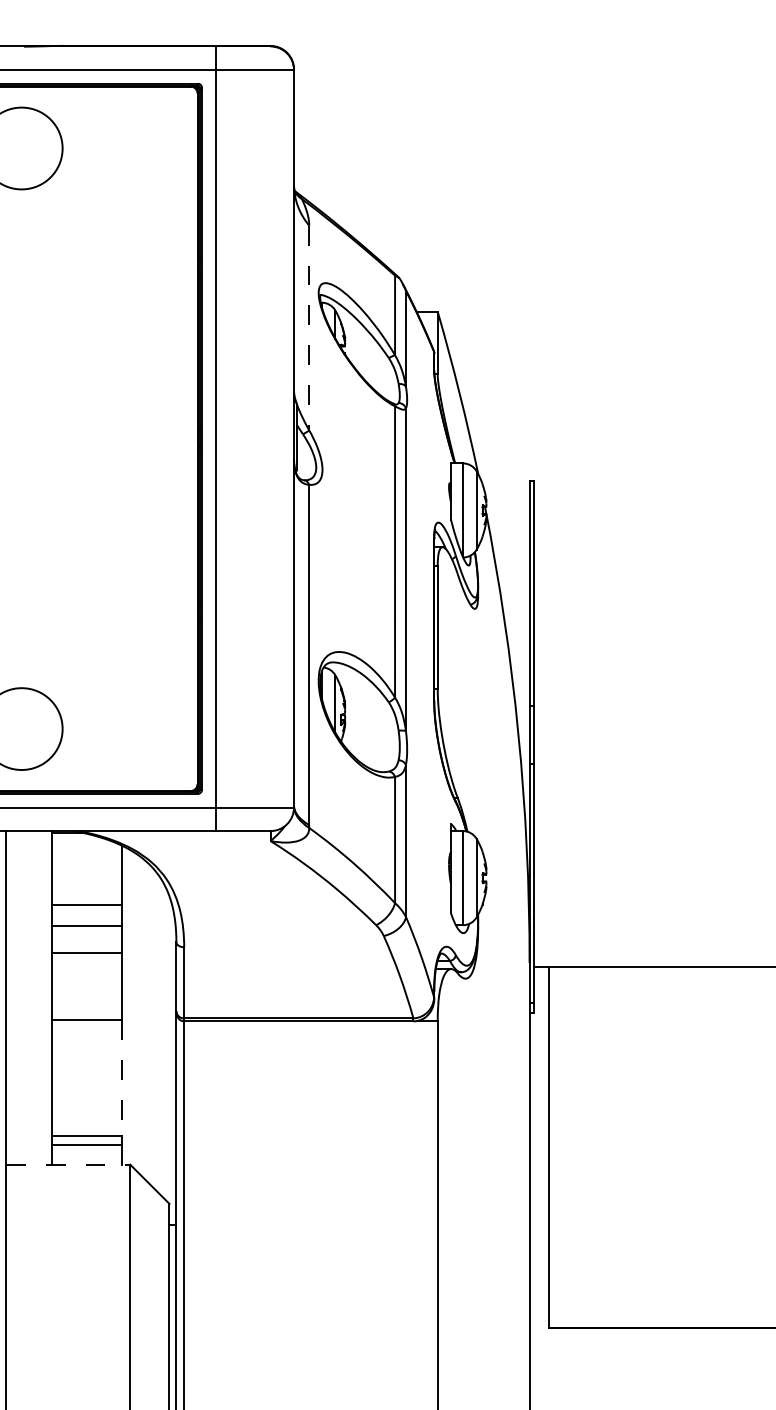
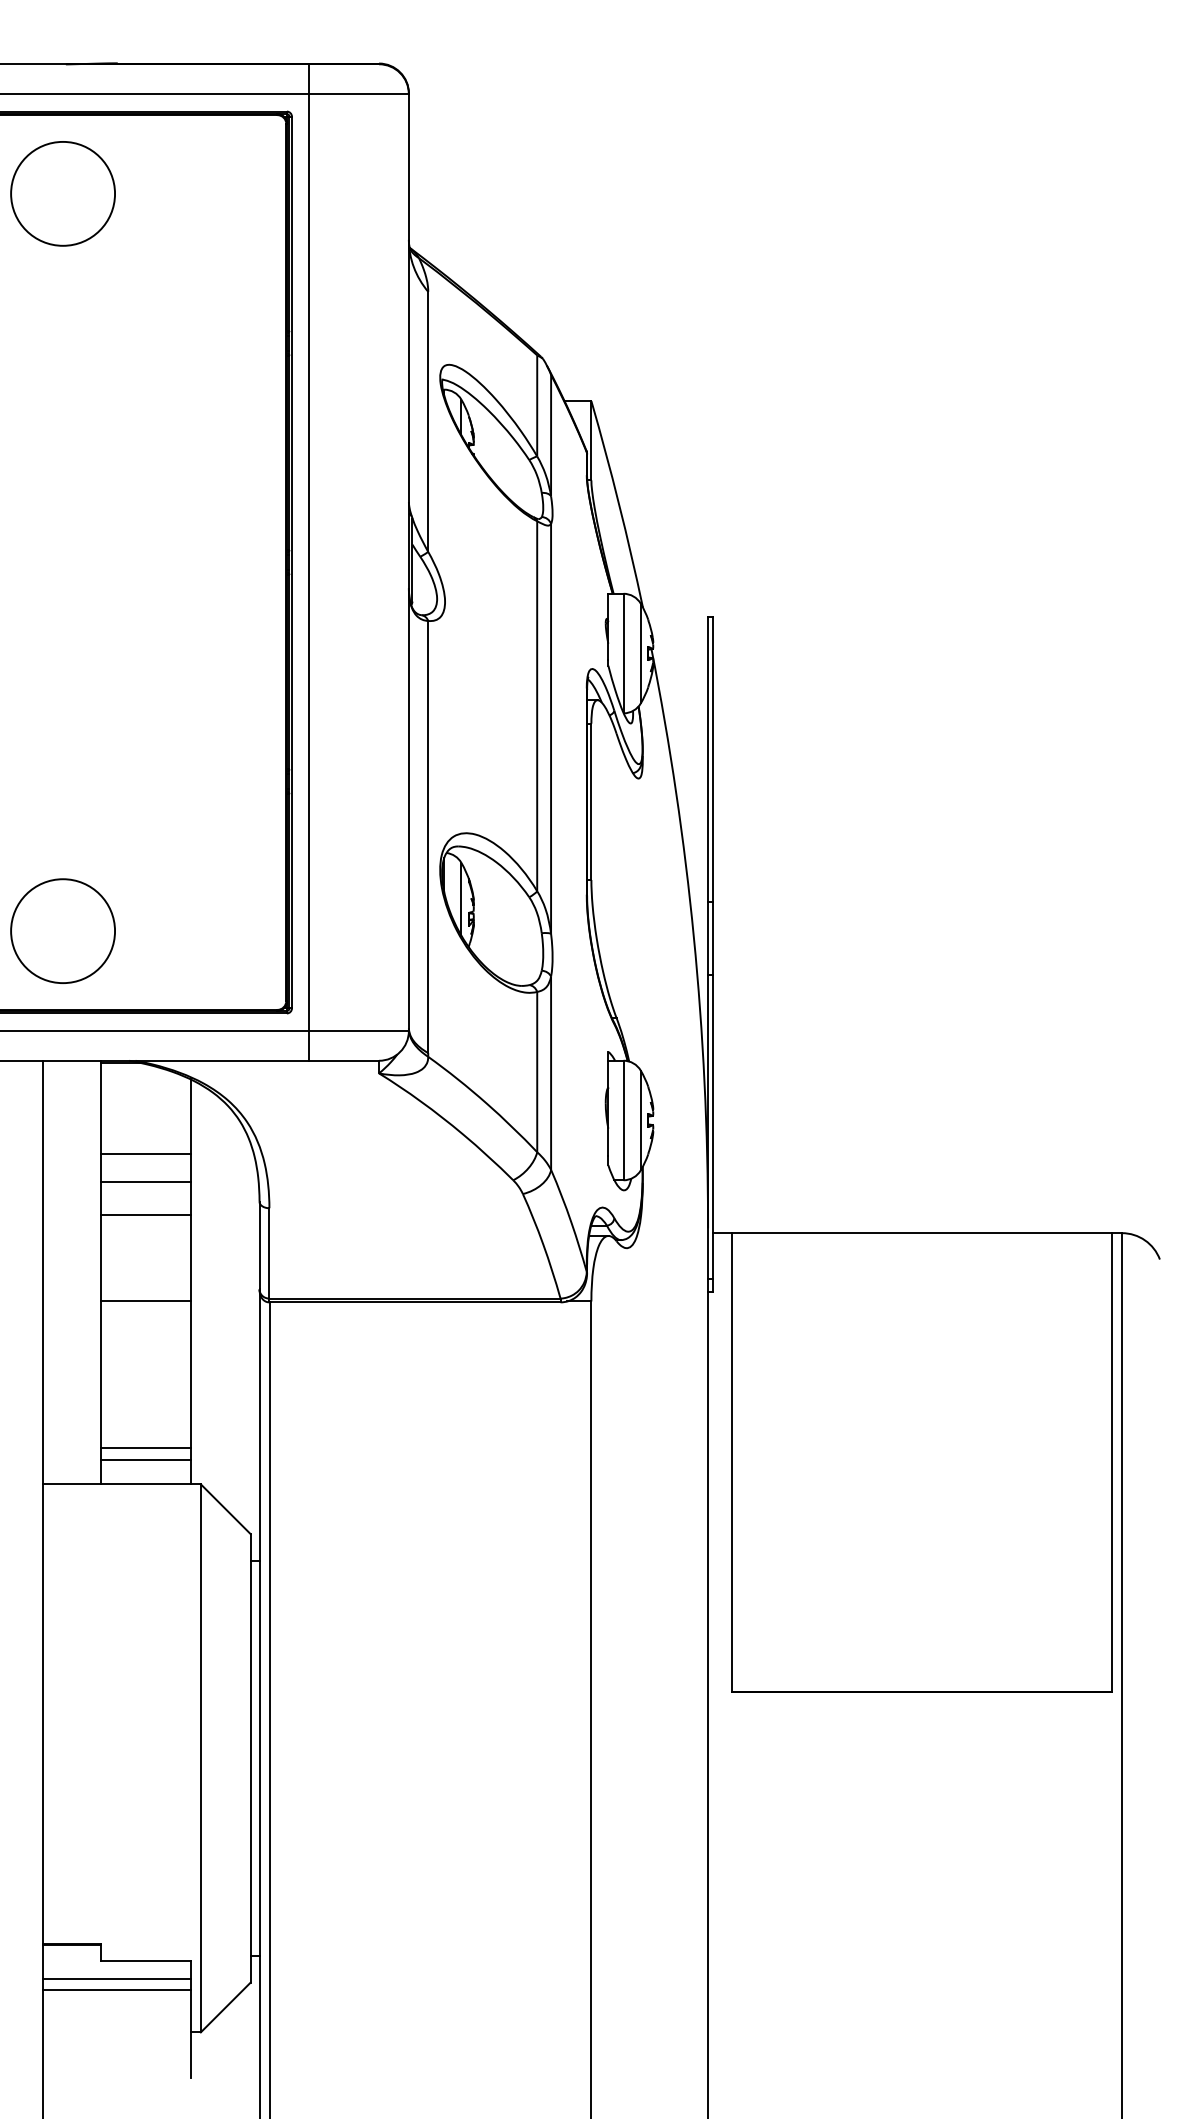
line: (309, 328) -> (428, 422), dashed -> solid
line: (122, 1078) -> (190, 1374), dashed -> solid
line: (67, 1164) -> (121, 1484), dashed -> solid

